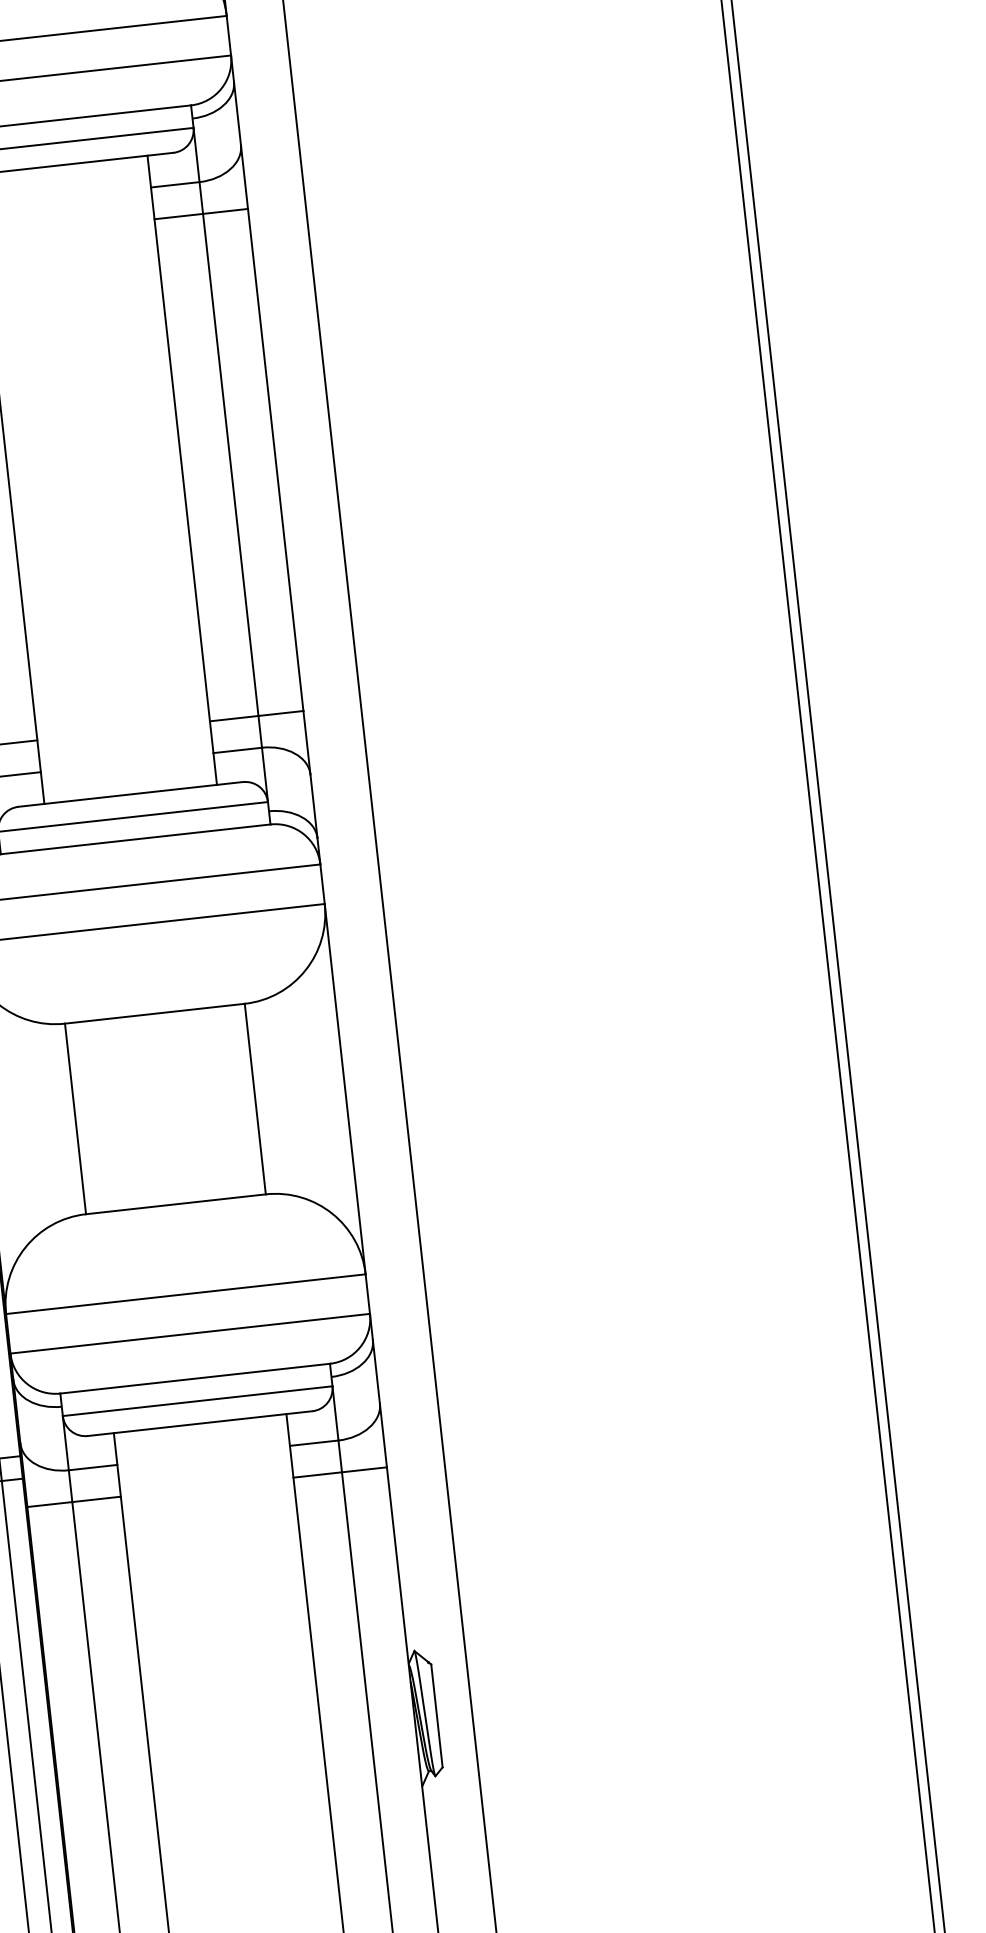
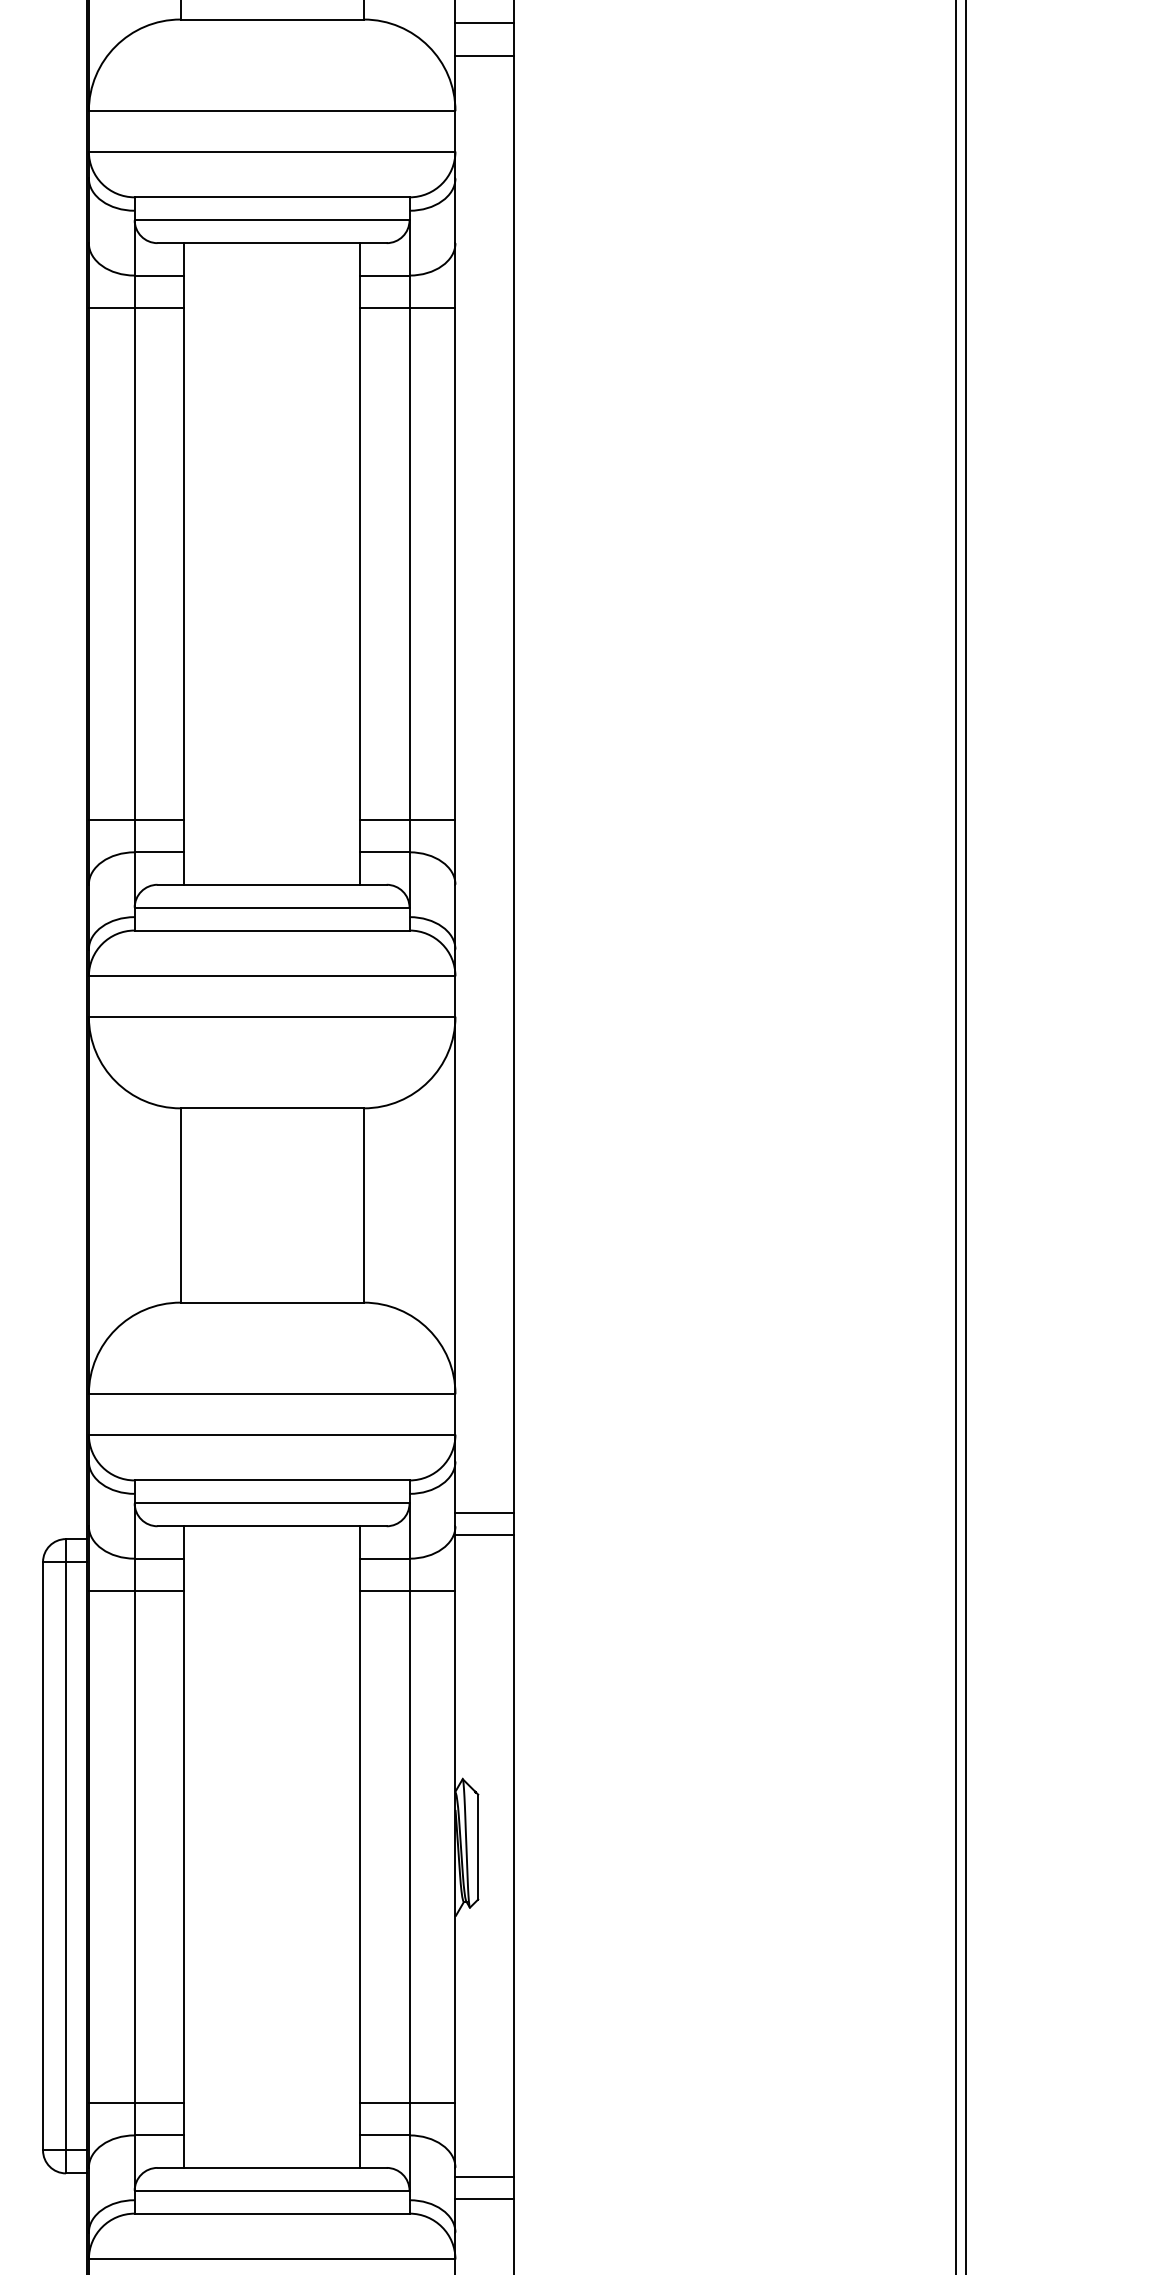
line: (407, 1388) -> (484, 1513), added
line: (409, 1409) -> (484, 1535), added

